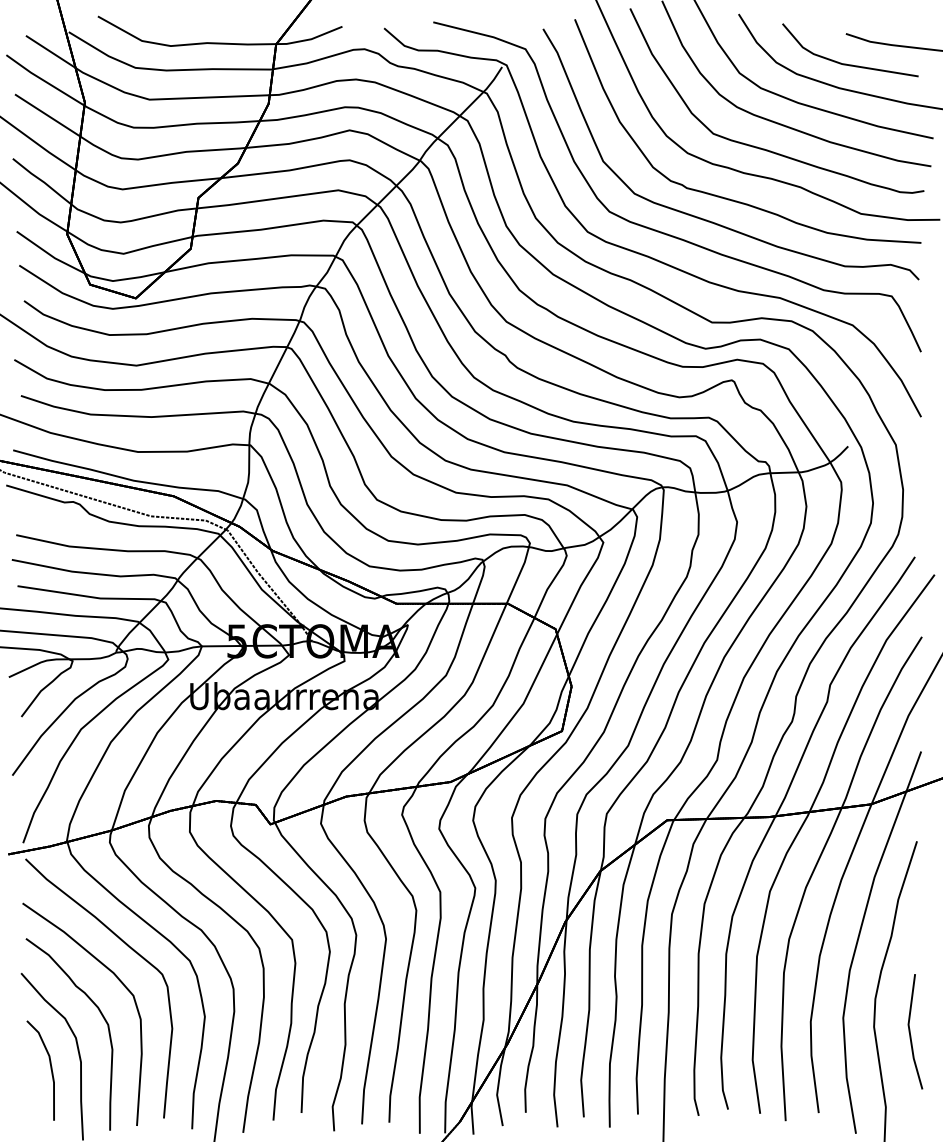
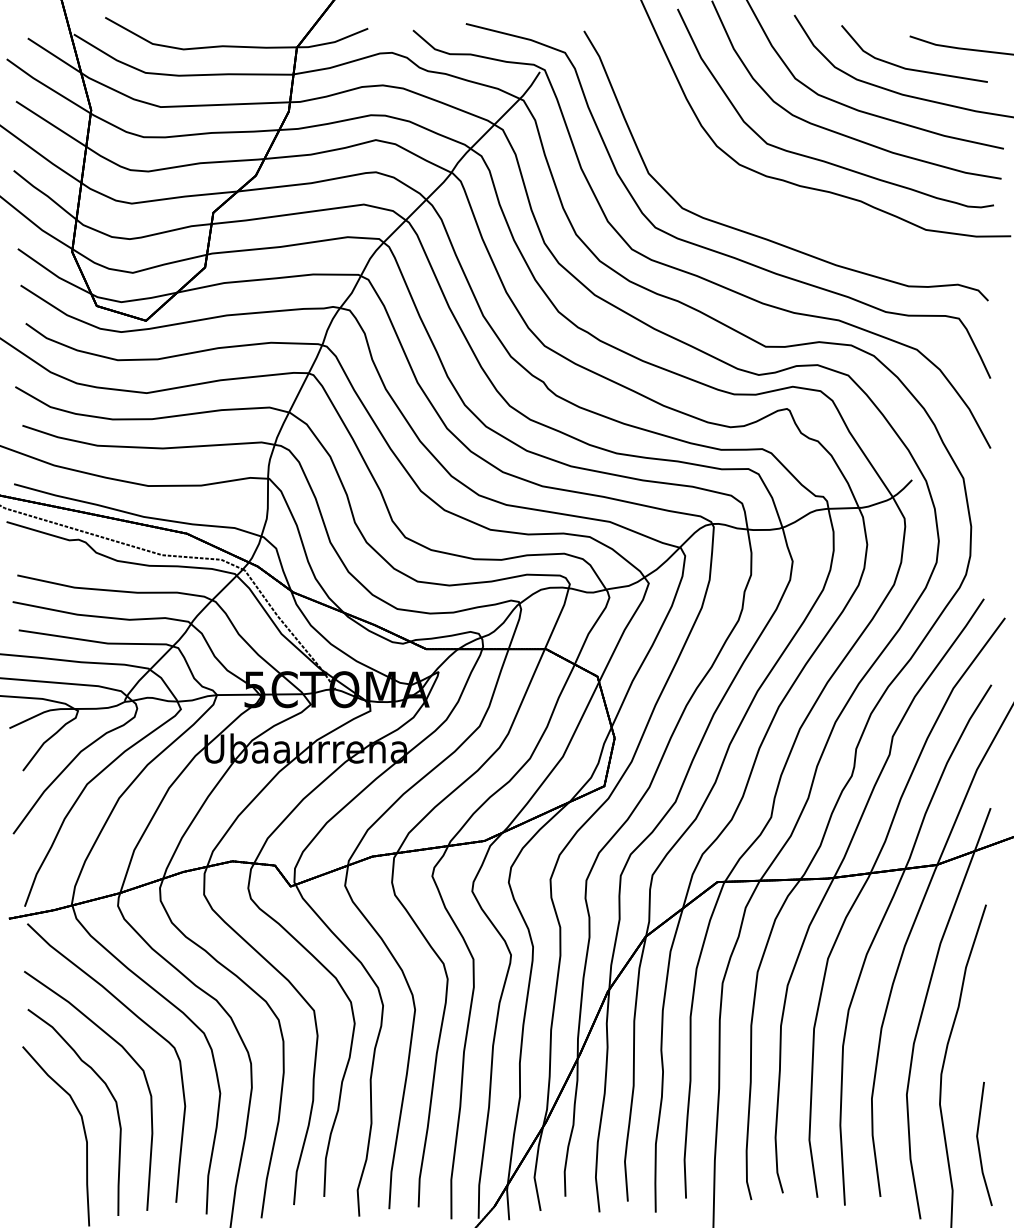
curve: (726, 197) -> (781, 212), removed
line: (910, 1031) -> (979, 1143), moved
part: (50, 1069) -> (54, 1150), removed

